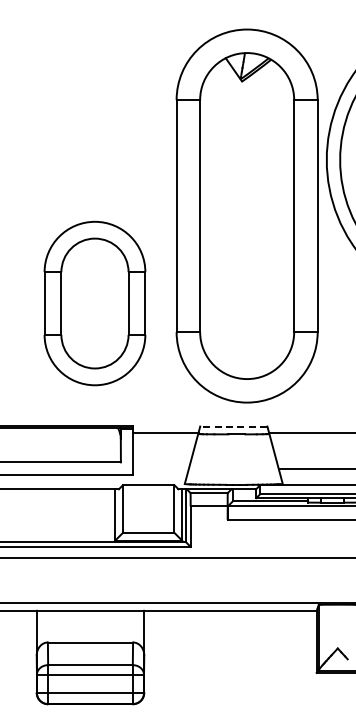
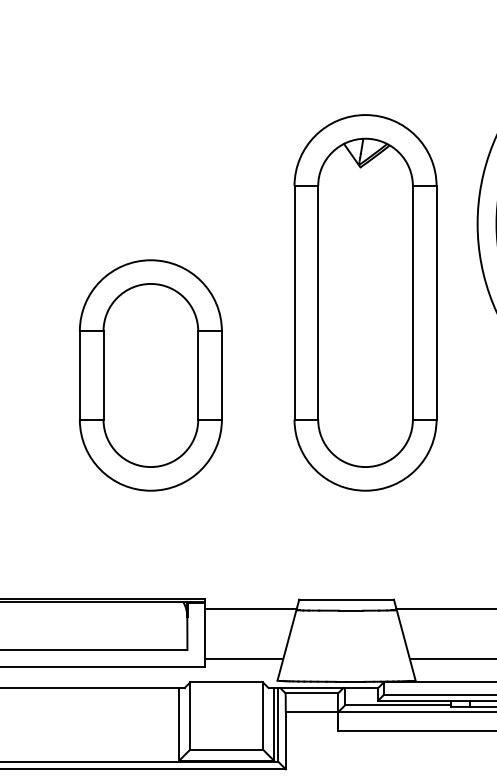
part: (247, 215) -> (365, 302), size x0.71
part: (94, 303) -> (150, 375), moved
line: (233, 426) -> (346, 599), dashed -> solid
line: (160, 468) -> (243, 658), added

